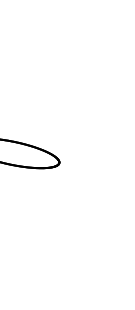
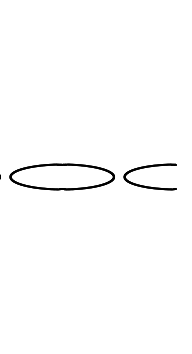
part: (93, 161) -> (149, 167), added

